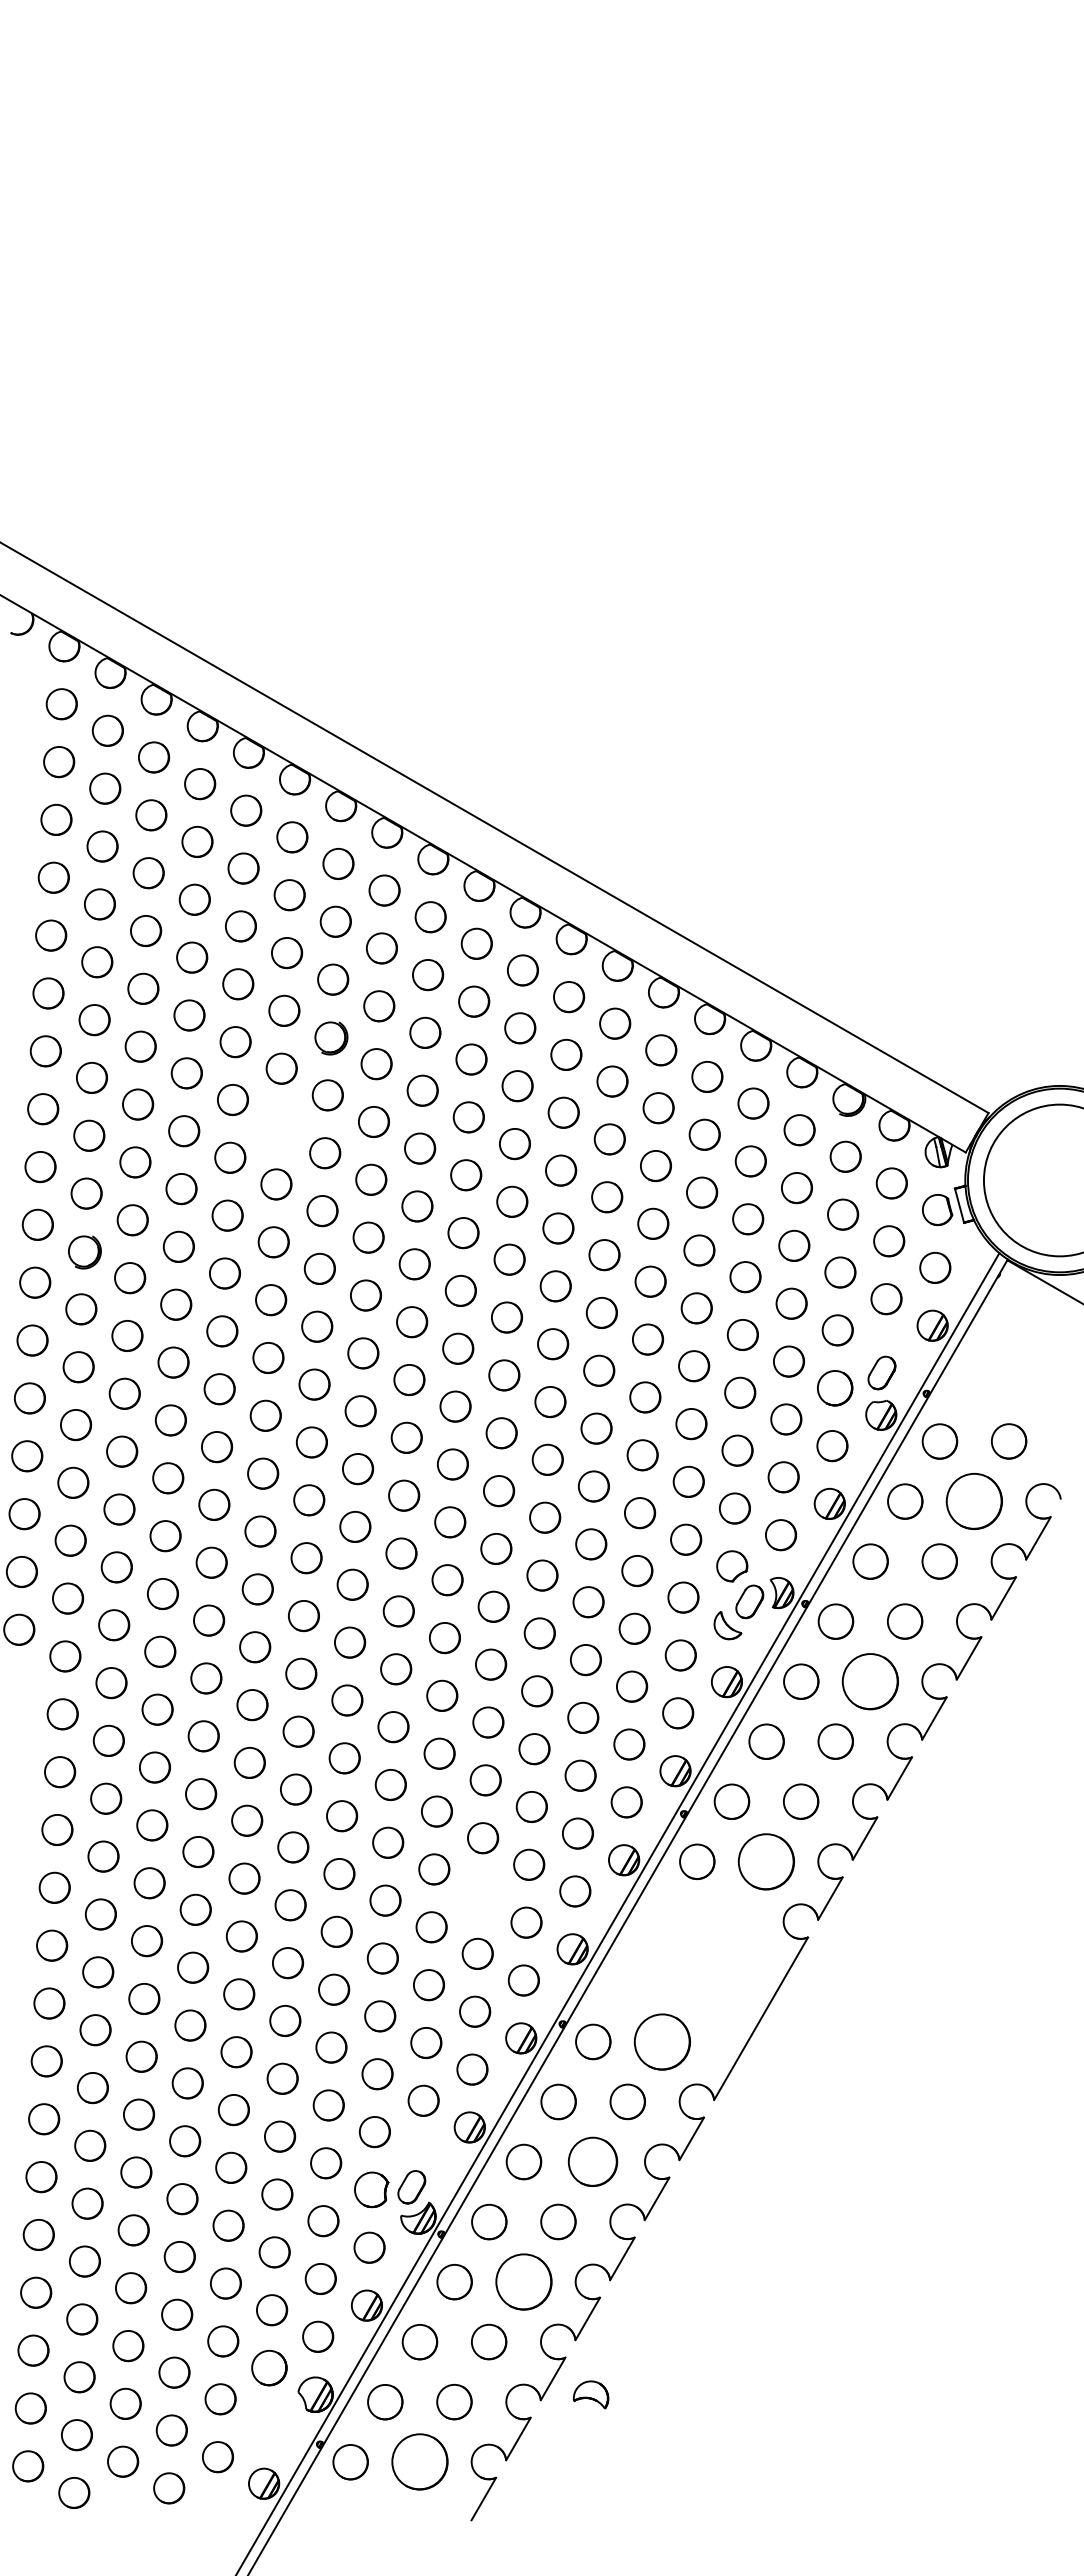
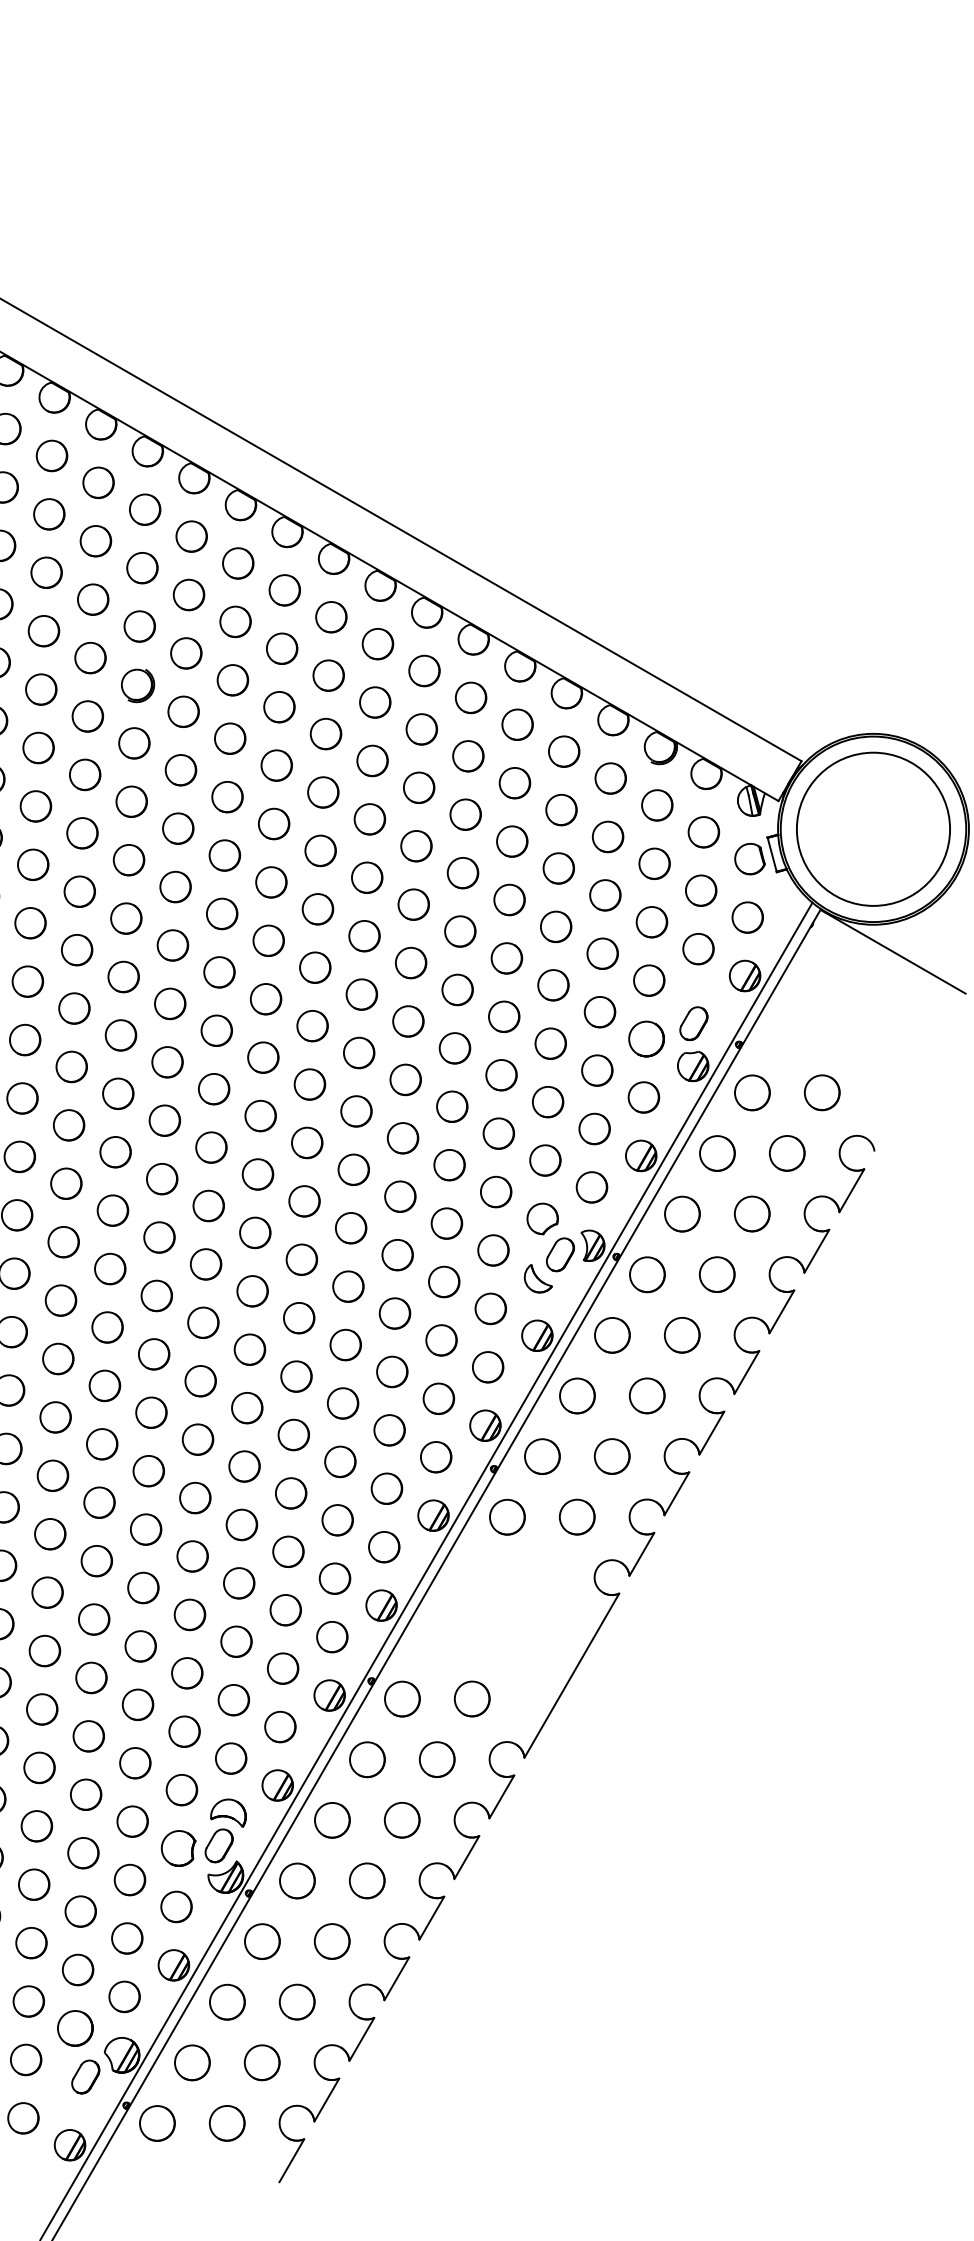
circle: (279, 1126) -> (85, 774), added
circle: (974, 1501) -> (787, 1153), size x0.62
circle: (870, 1681) -> (682, 1335), size x0.62
circle: (766, 1861) -> (577, 1516), size x0.62
circle: (480, 1896) -> (288, 1552), added
circle: (662, 2041) -> (472, 1698), size x0.62
part: (593, 2161) -> (402, 1819), size x0.71
part: (523, 2281) -> (331, 1941), size x0.62
part: (590, 2394) -> (227, 1812), moved
part: (279, 2416) -> (85, 2077), added
circle: (419, 2462) -> (226, 2123), size x0.62

